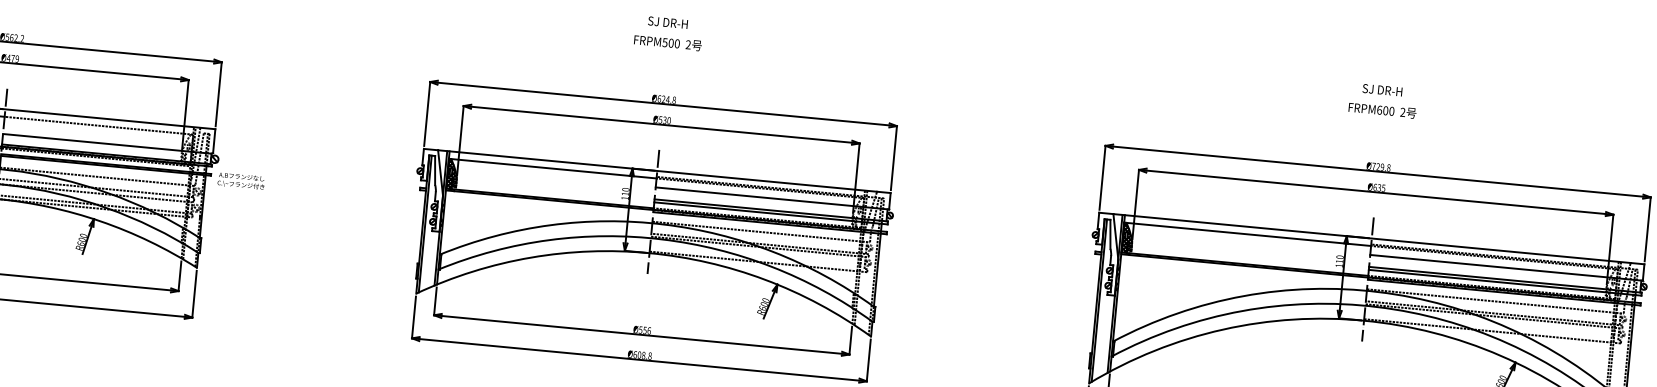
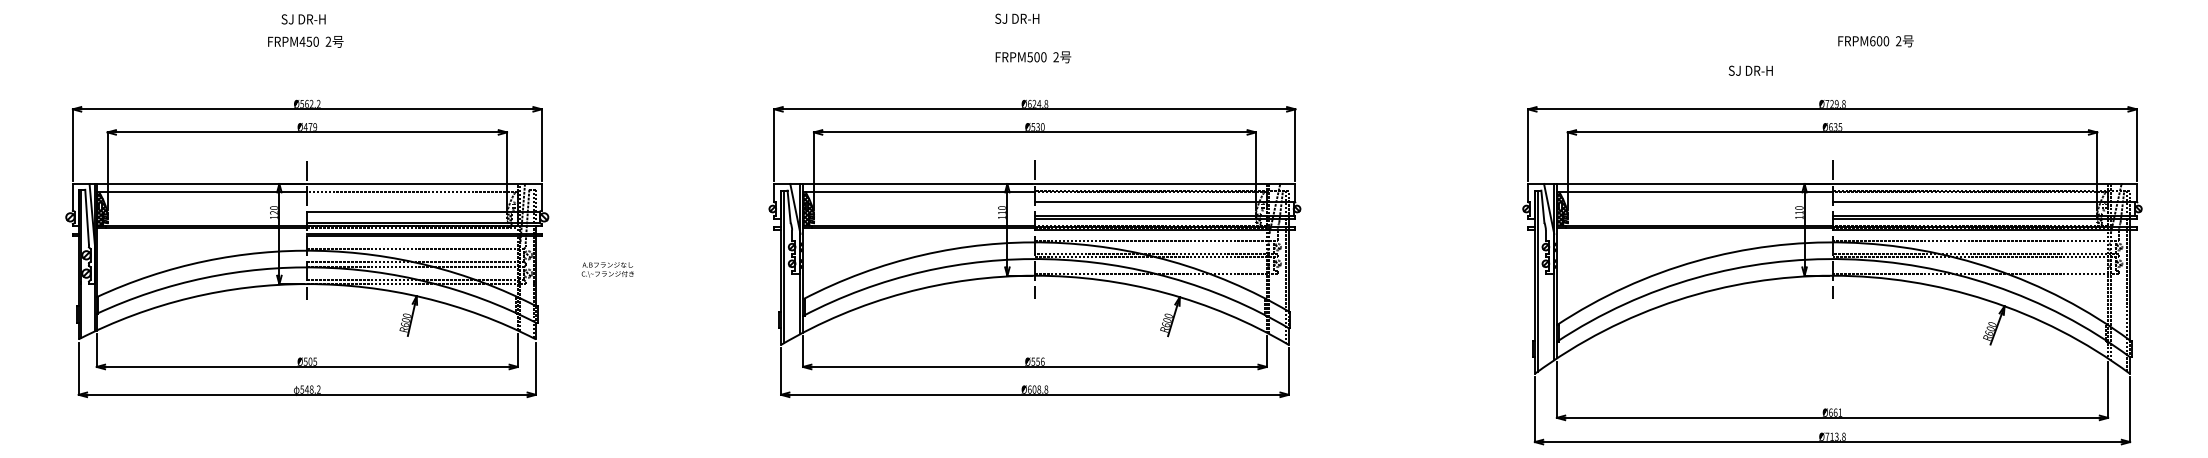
text: (668, 22) -> (1017, 18), moved
text: (668, 43) -> (1033, 57), moved
text: (1382, 89) -> (1750, 70), moved
text: (1382, 110) -> (1875, 41), moved
text: (241, 180) -> (607, 269), moved

